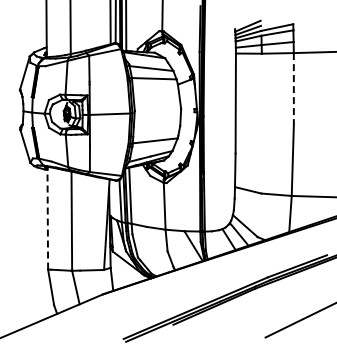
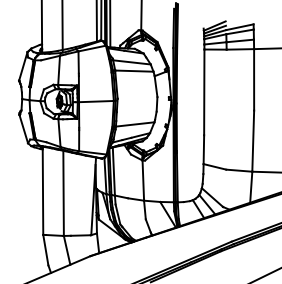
line: (293, 88) -> (253, 79), dashed -> solid
line: (47, 217) -> (42, 190), dashed -> solid

